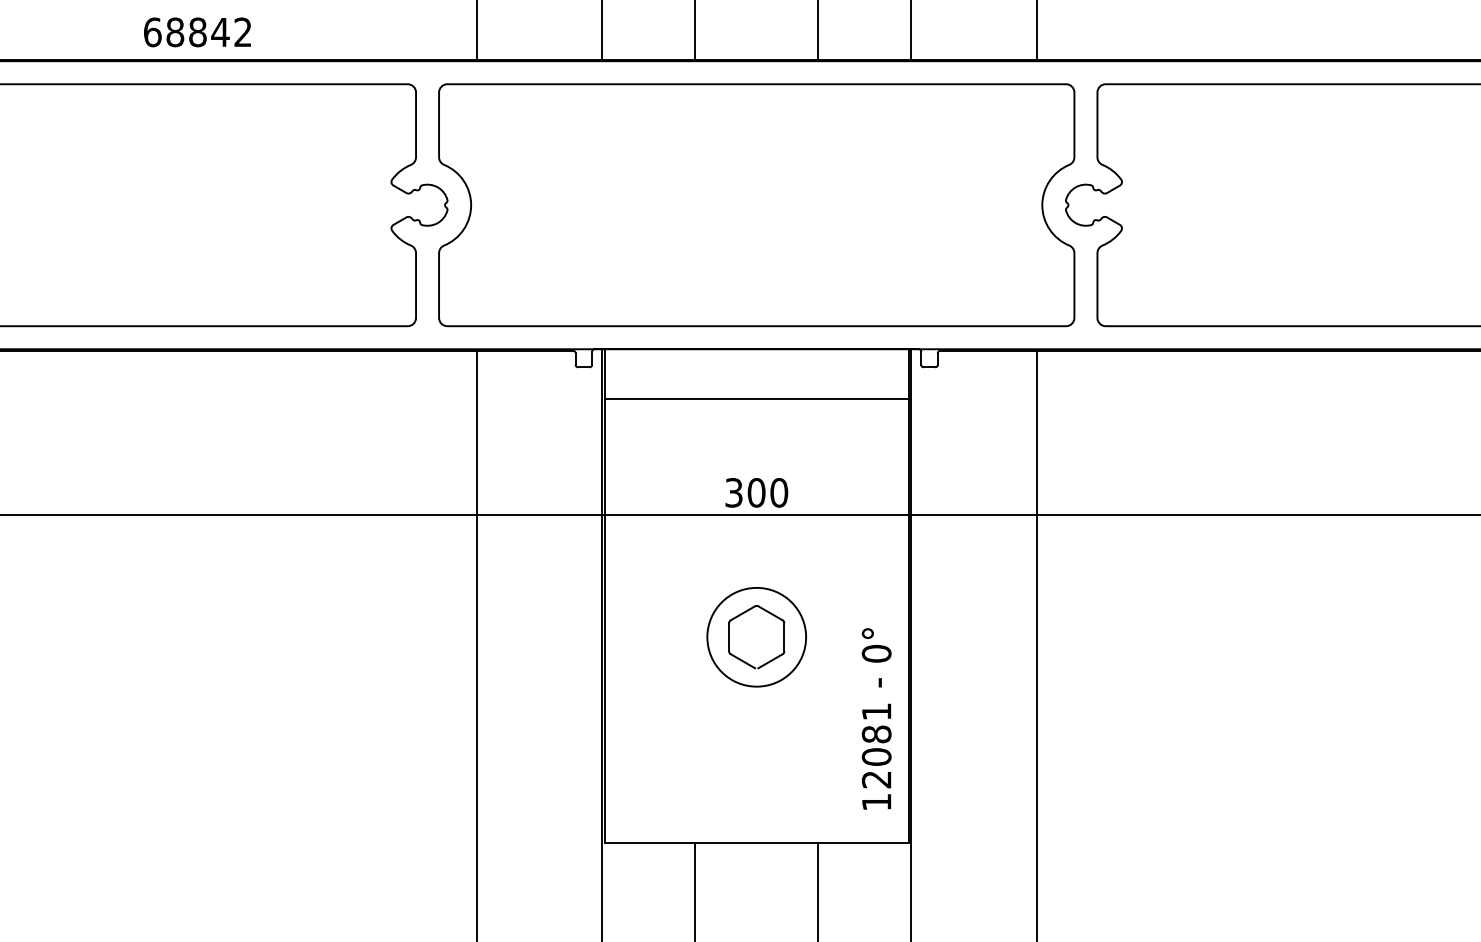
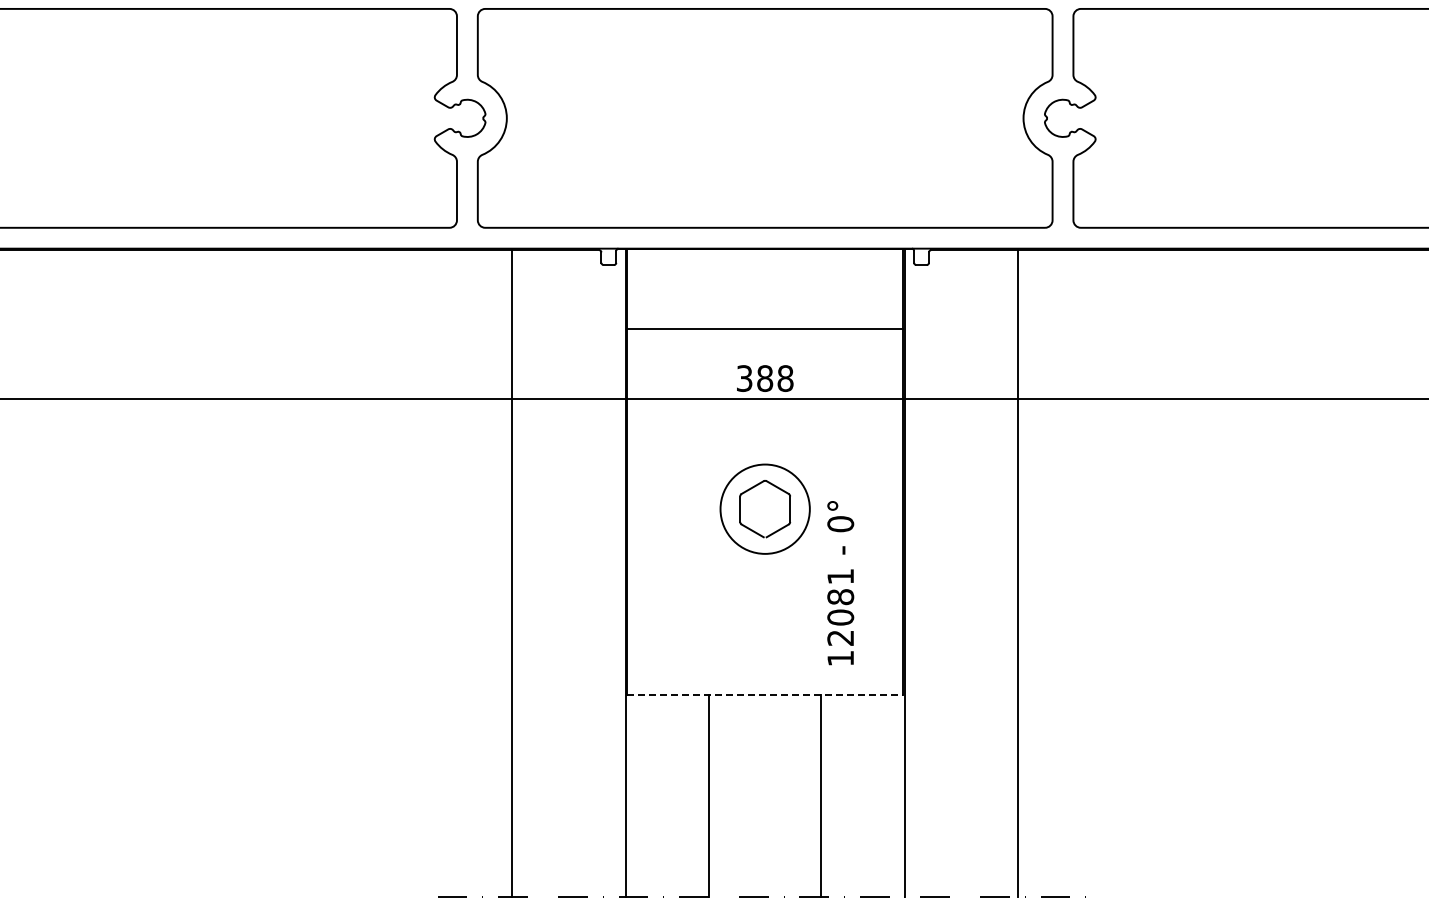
line: (755, 398) -> (764, 329), moved
text: (768, 492) -> (775, 378), 300 -> 388
text: (876, 719) -> (840, 583), moved
line: (757, 843) -> (765, 695), solid -> dashed

